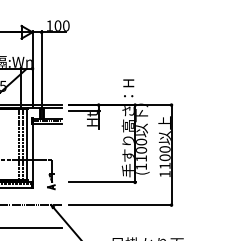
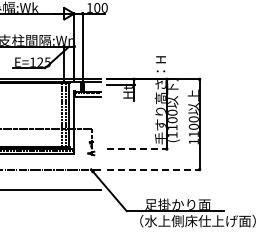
line: (102, 182) -> (137, 149), solid -> dashed
line: (120, 205) -> (153, 169), solid -> dashed

